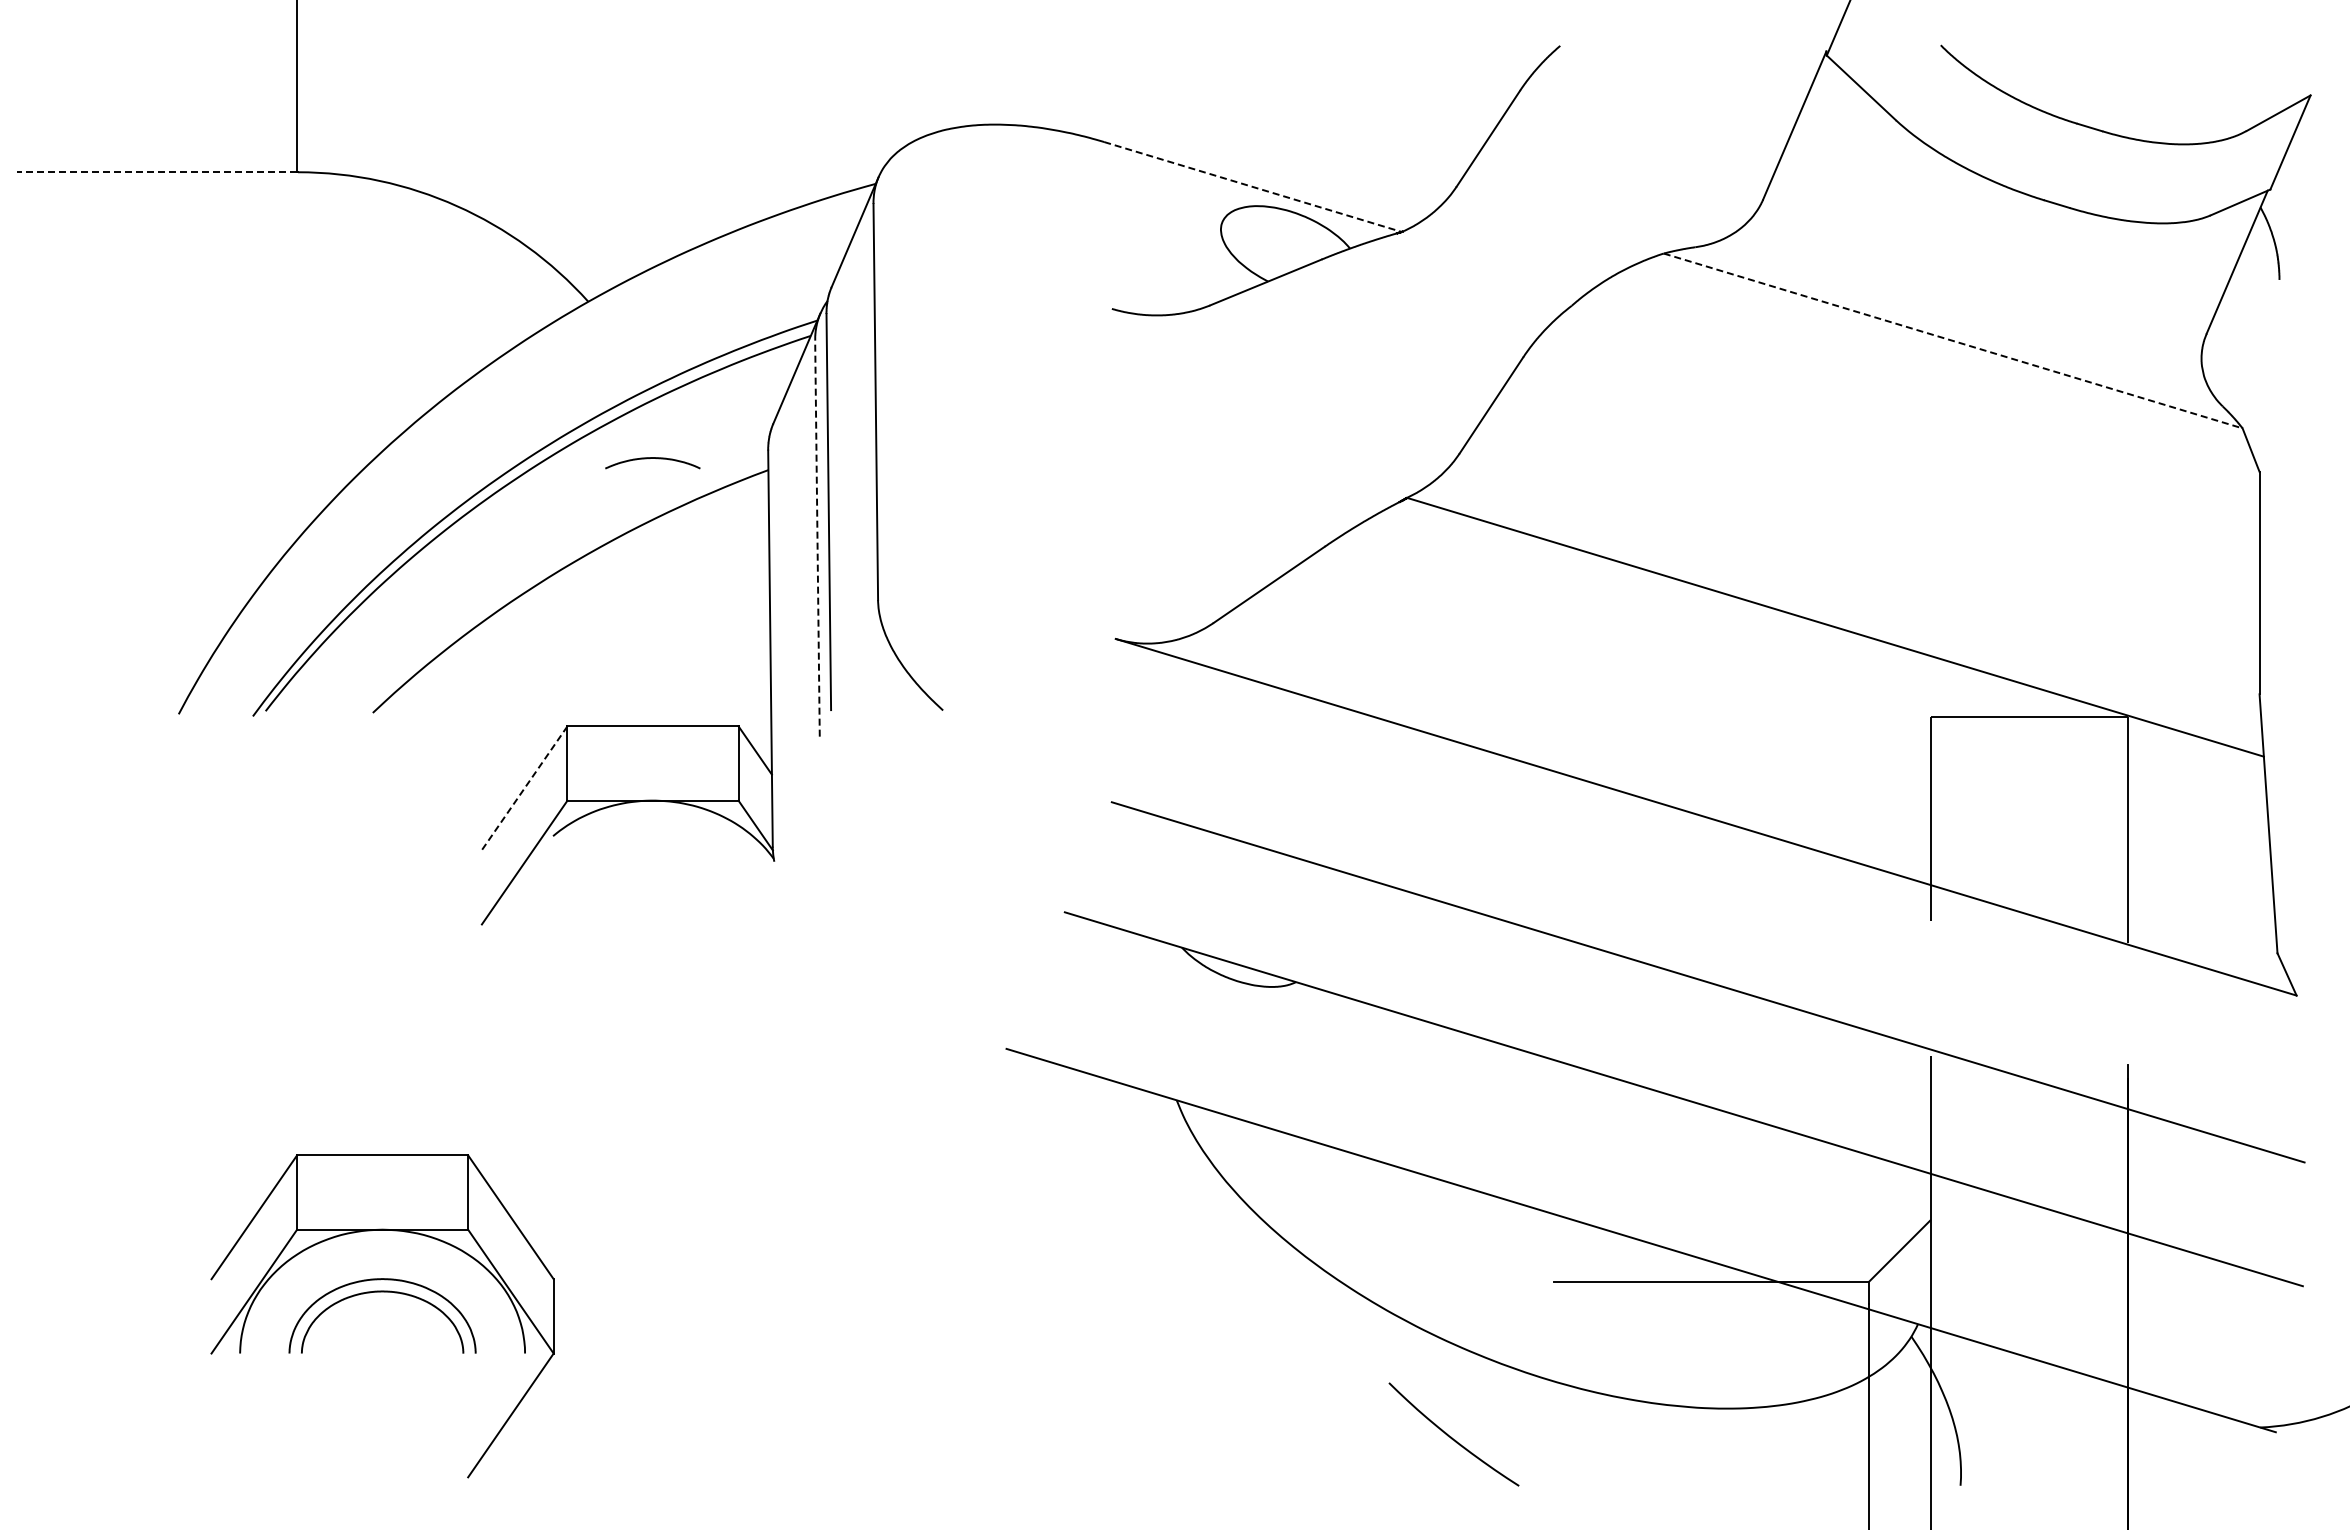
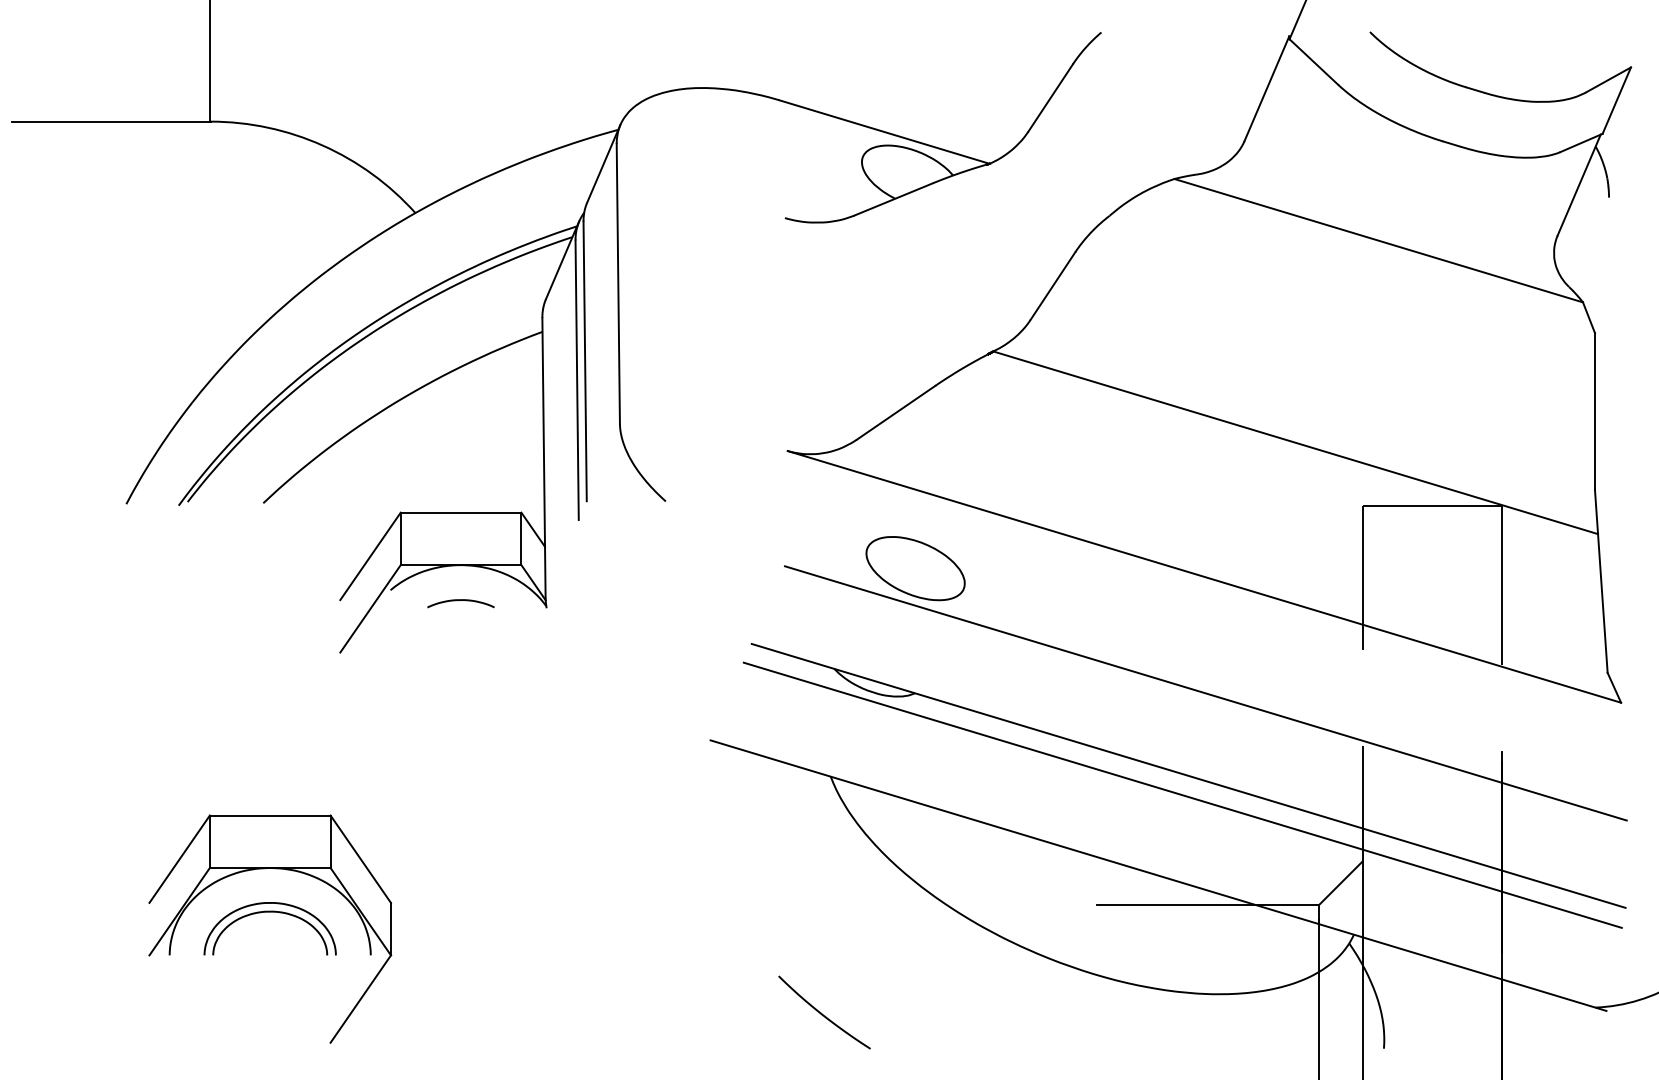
line: (156, 172) -> (110, 121), dashed -> solid
line: (1253, 187) -> (884, 132), dashed -> solid
line: (1953, 341) -> (1378, 241), dashed -> solid
curve: (652, 458) -> (460, 600), moved
line: (817, 538) -> (577, 380), dashed -> solid
line: (524, 788) -> (370, 556), dashed -> solid
part: (1296, 805) -> (915, 568), added
line: (1675, 1126) -> (1182, 795), added
curve: (1451, 1436) -> (822, 1013), moved

